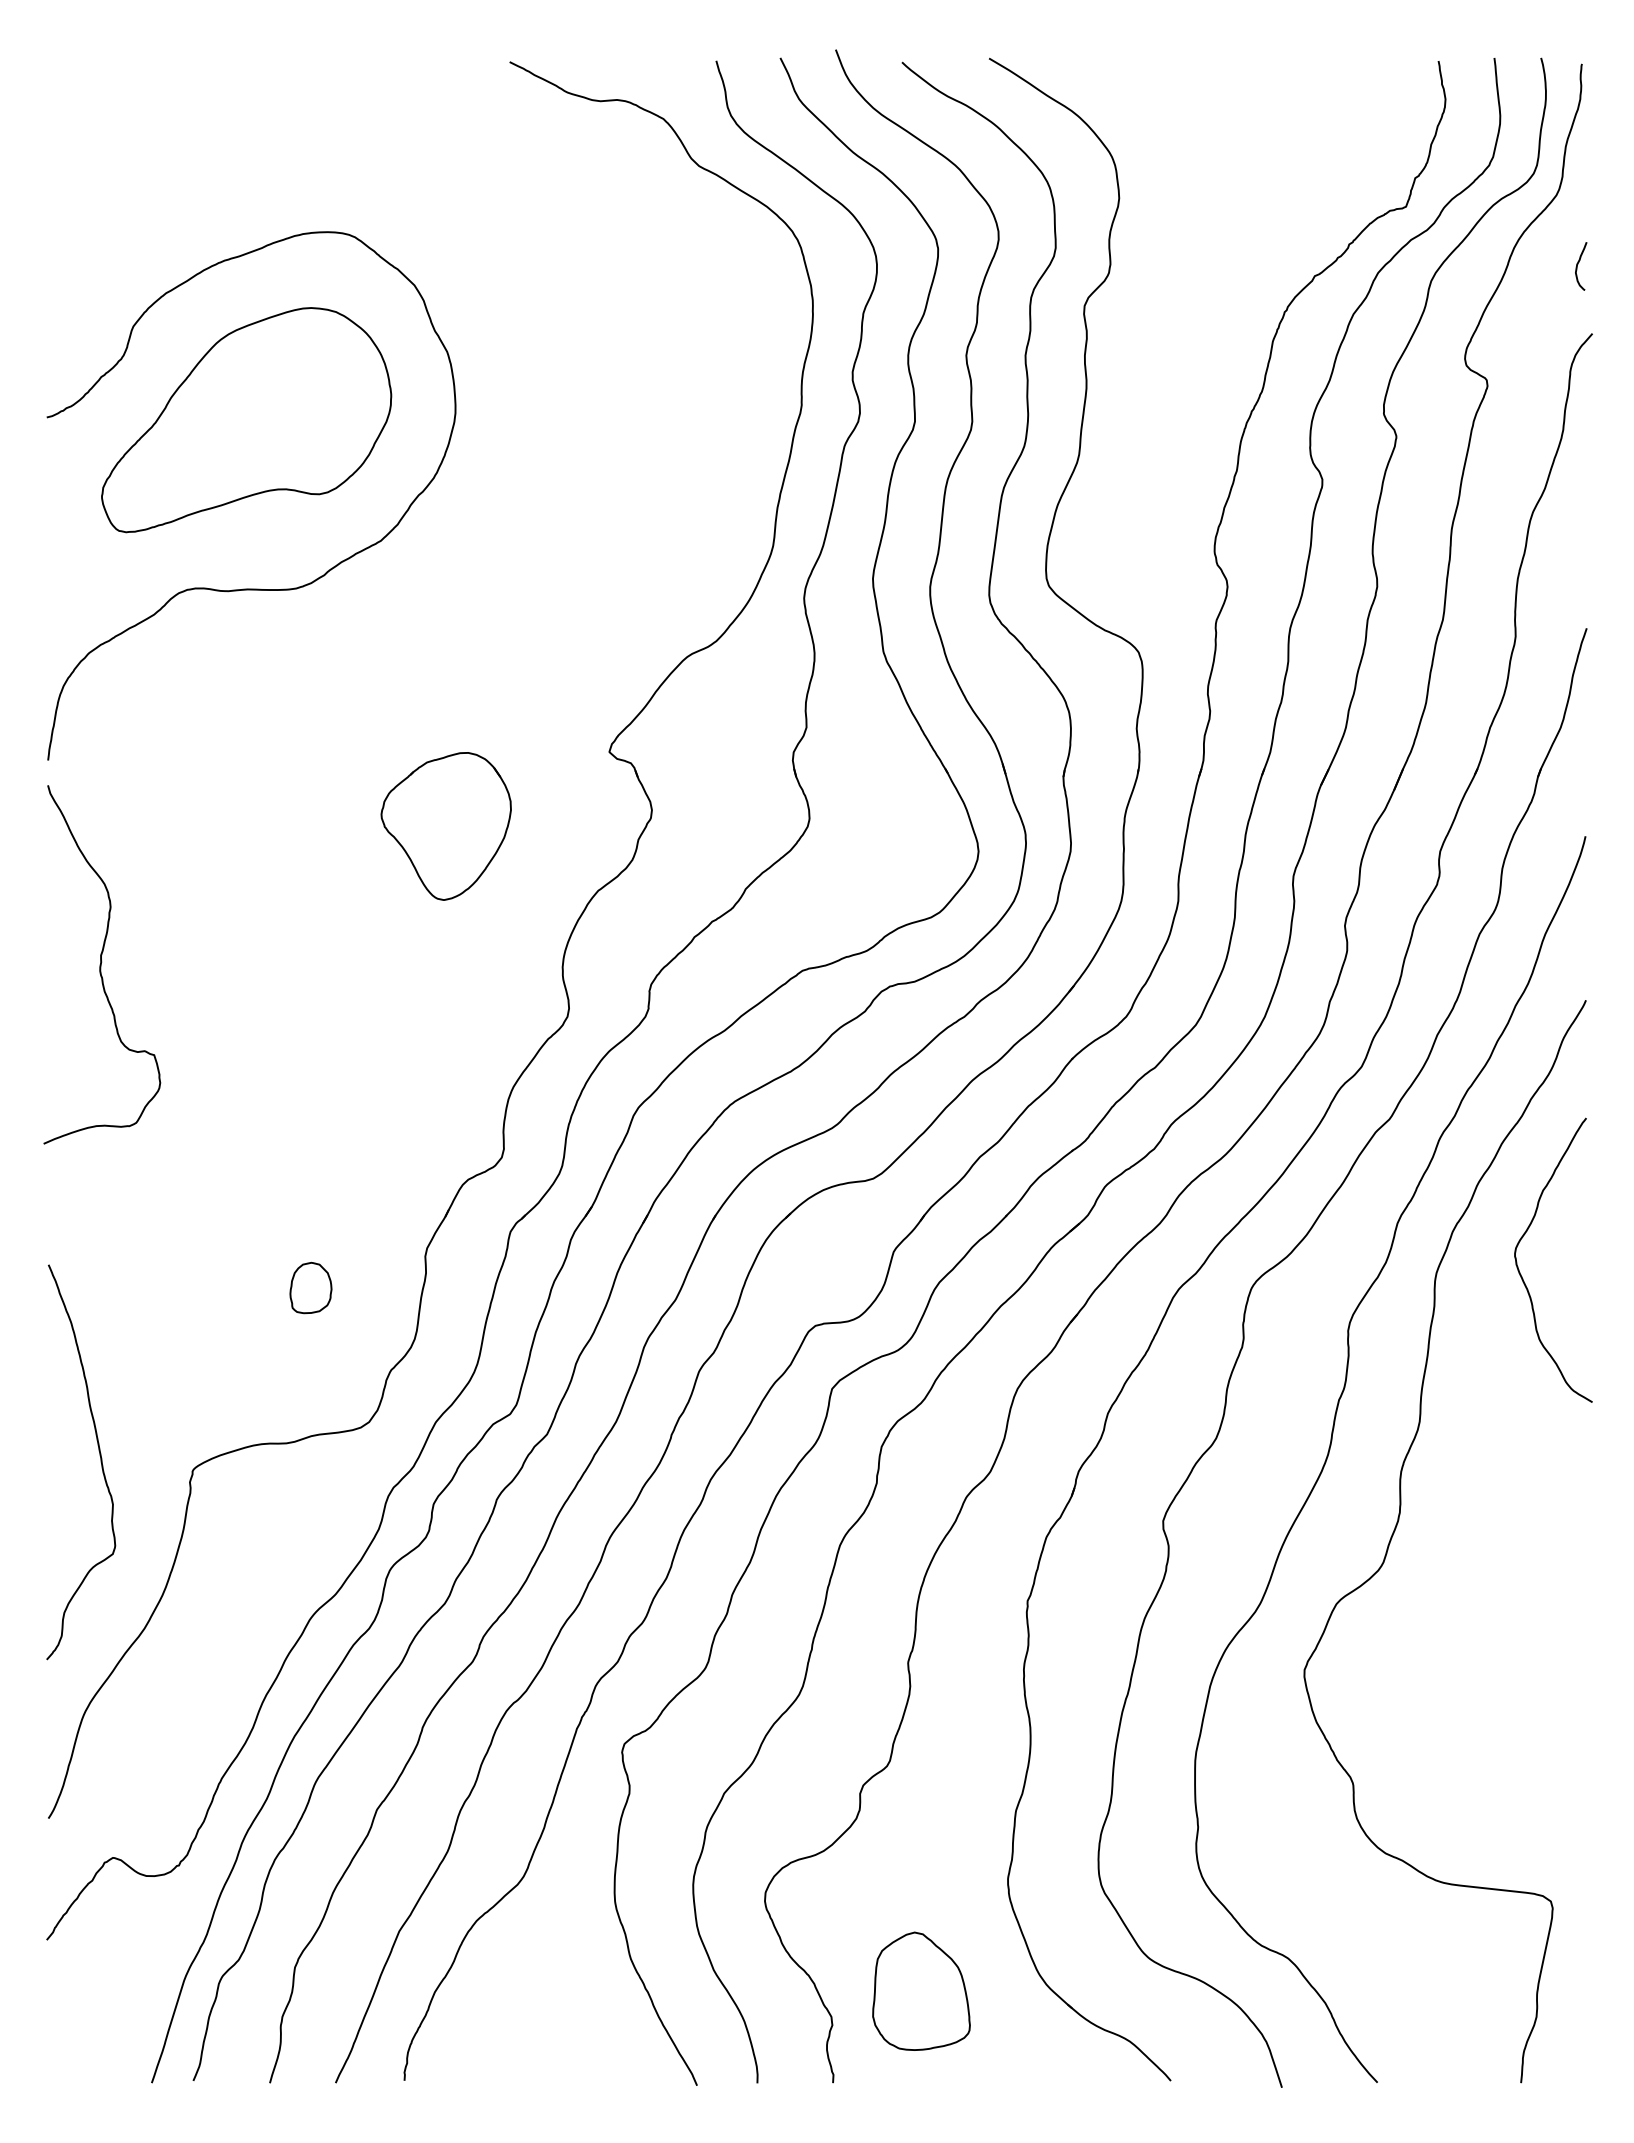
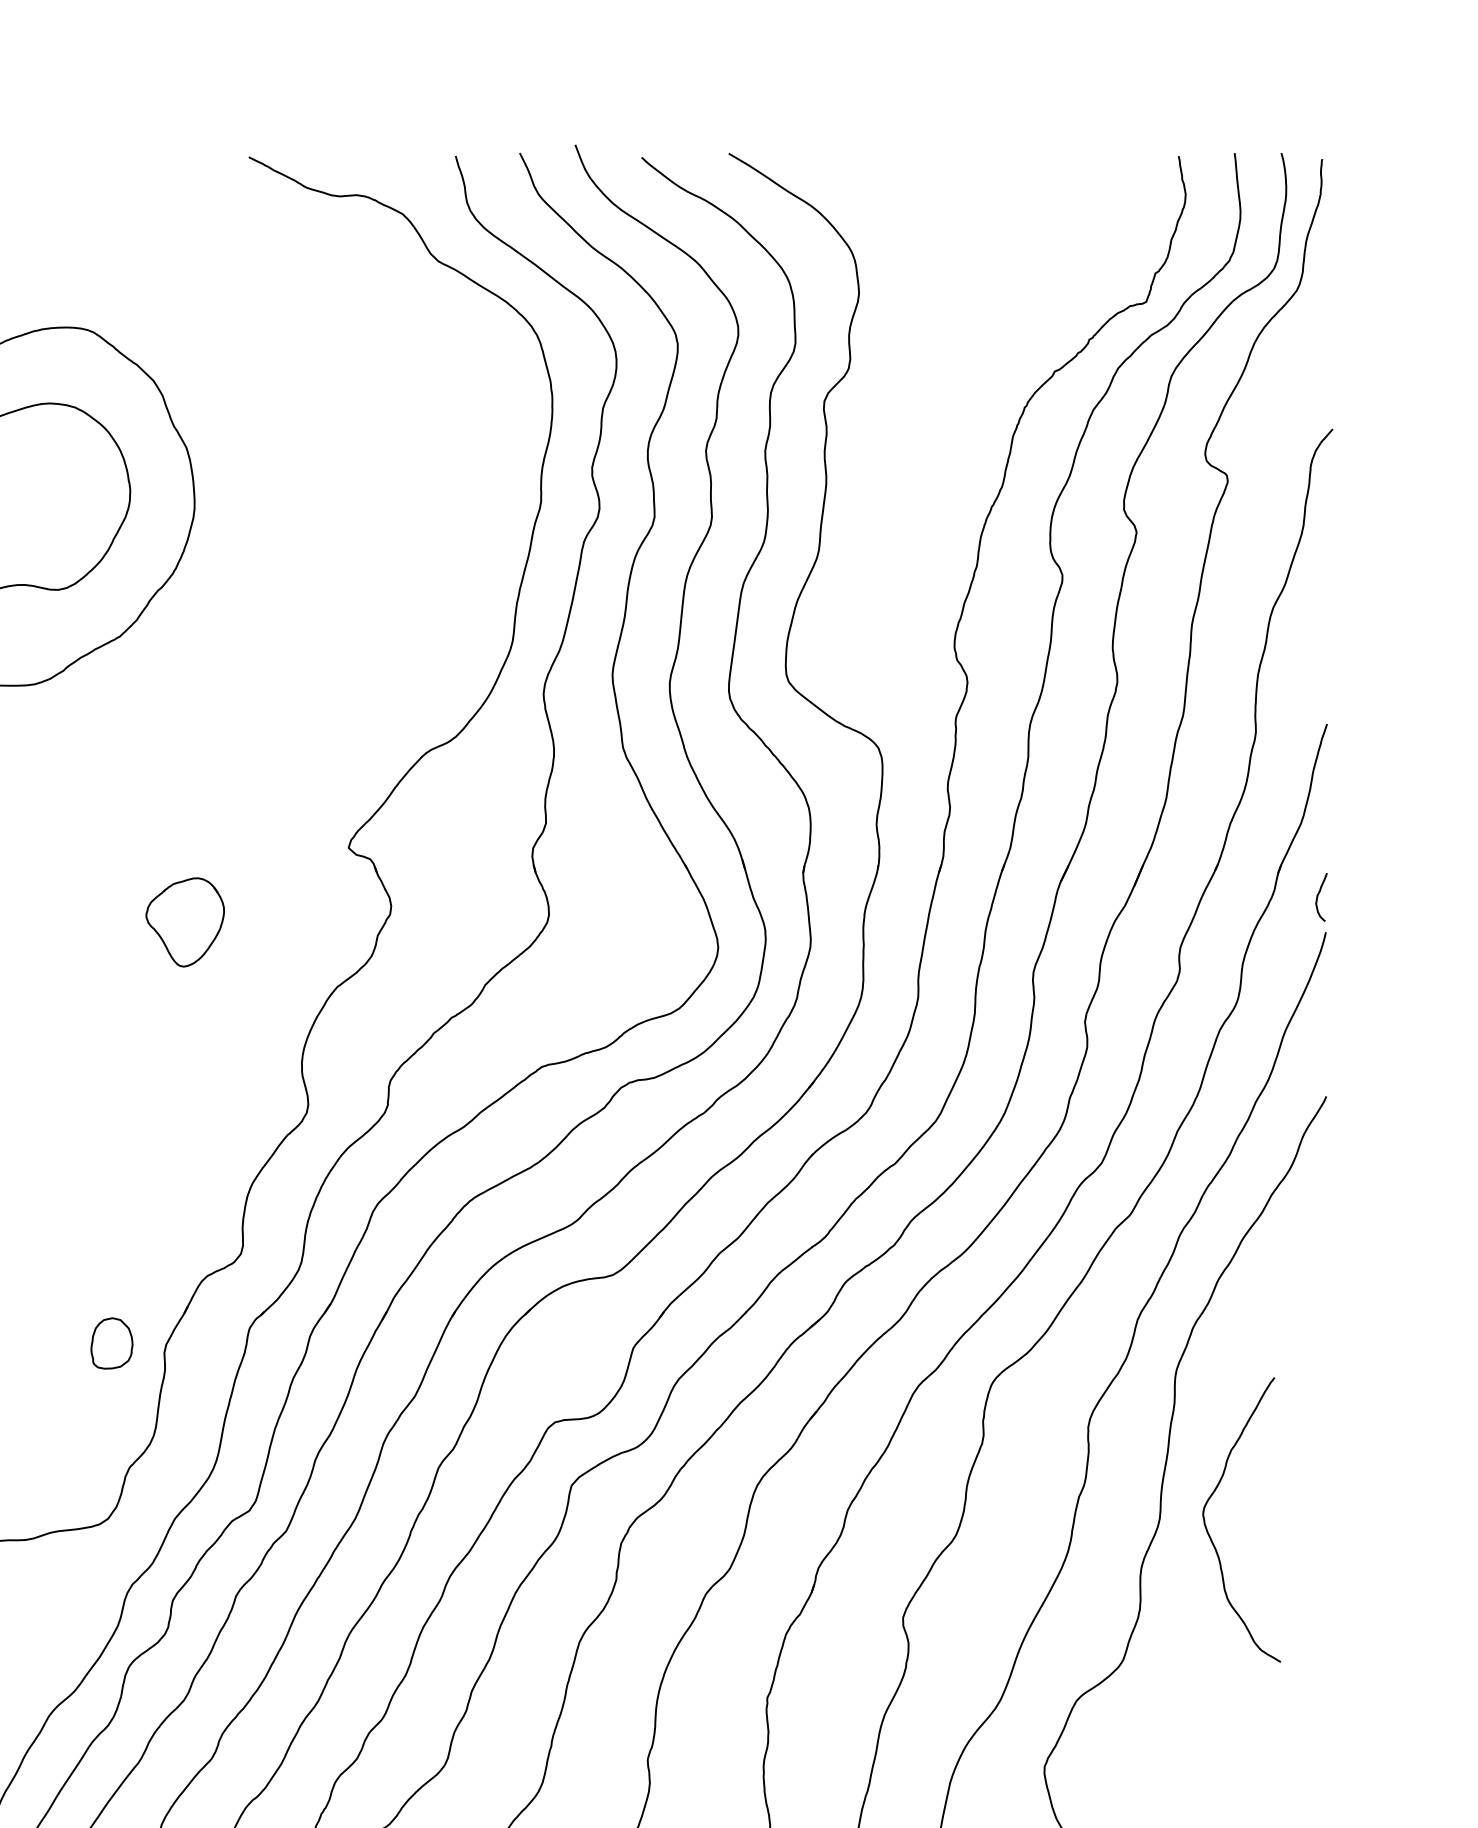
curve: (1578, 264) -> (1318, 895), moved
part: (445, 826) -> (184, 922), size x0.6
curve: (1521, 1274) -> (1209, 1534), moved
part: (310, 1287) -> (111, 1342), moved

